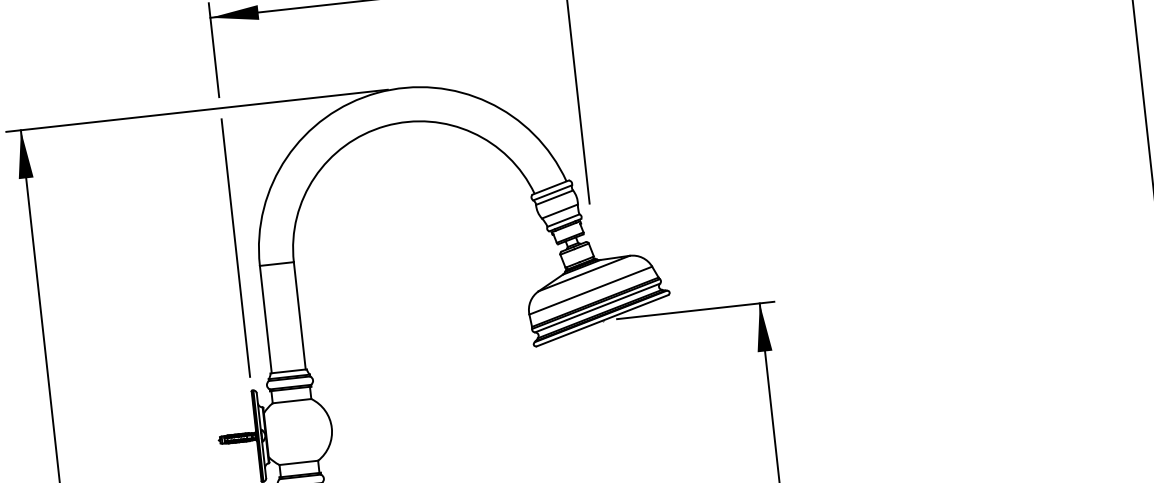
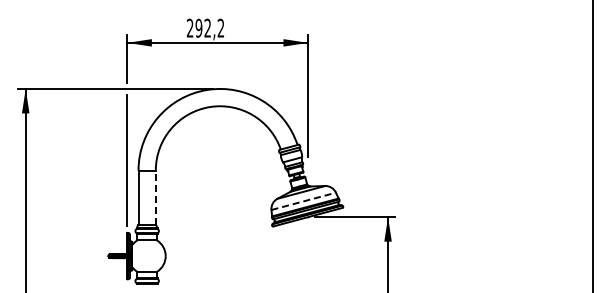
line: (592, 290) -> (304, 201), solid -> dashed
line: (299, 315) -> (155, 197), solid -> dashed

